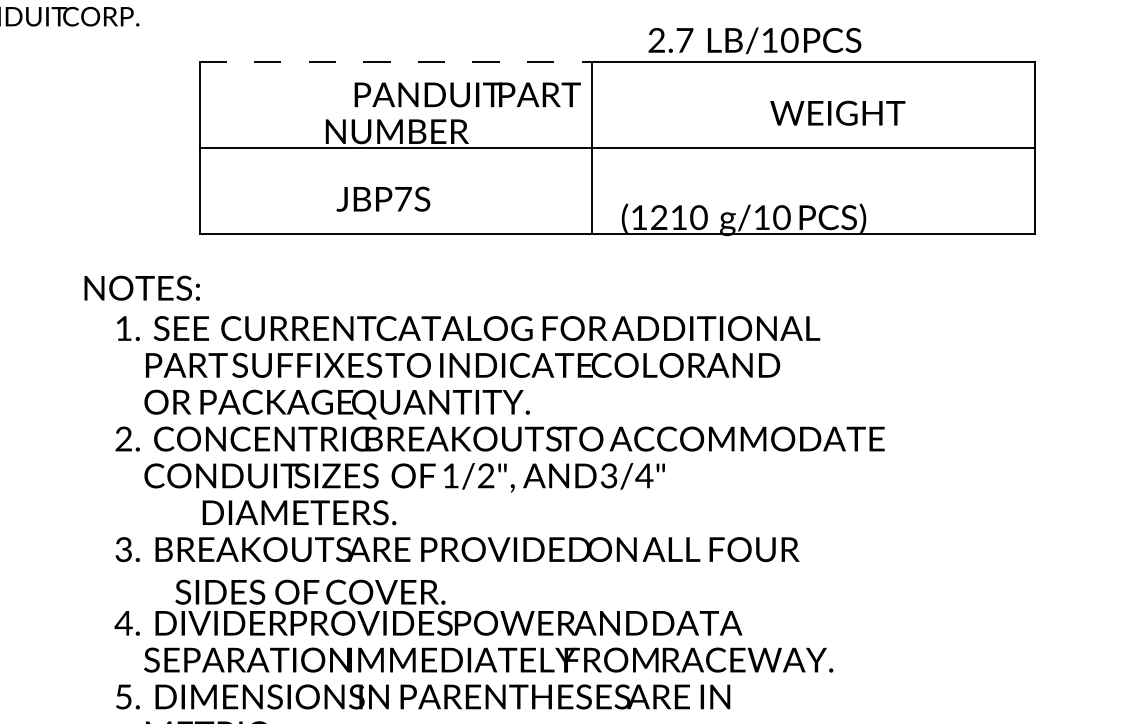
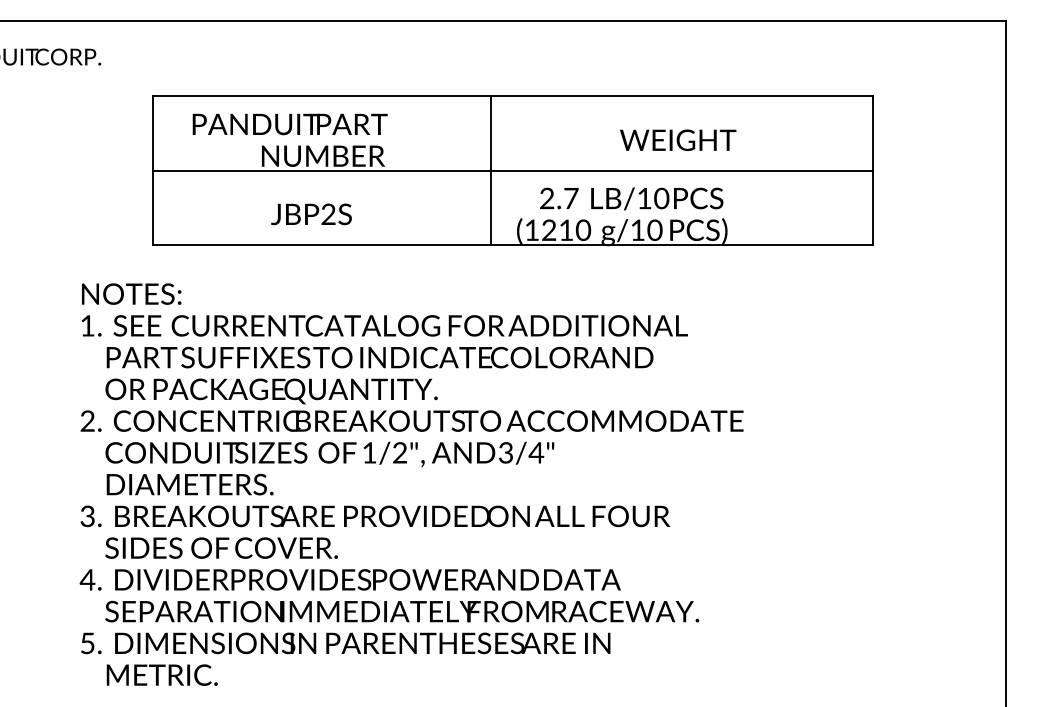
text: (754, 40) -> (631, 198), moved
line: (396, 62) -> (322, 96), dashed -> solid
text: (466, 94) -> (289, 124), moved
text: (838, 112) -> (678, 139), moved
text: (403, 198) -> (328, 213), JBP7S -> JBP2S
text: (142, 287) -> (131, 293), moved
text: (298, 512) -> (189, 484), moved
text: (310, 591) -> (221, 547), moved

